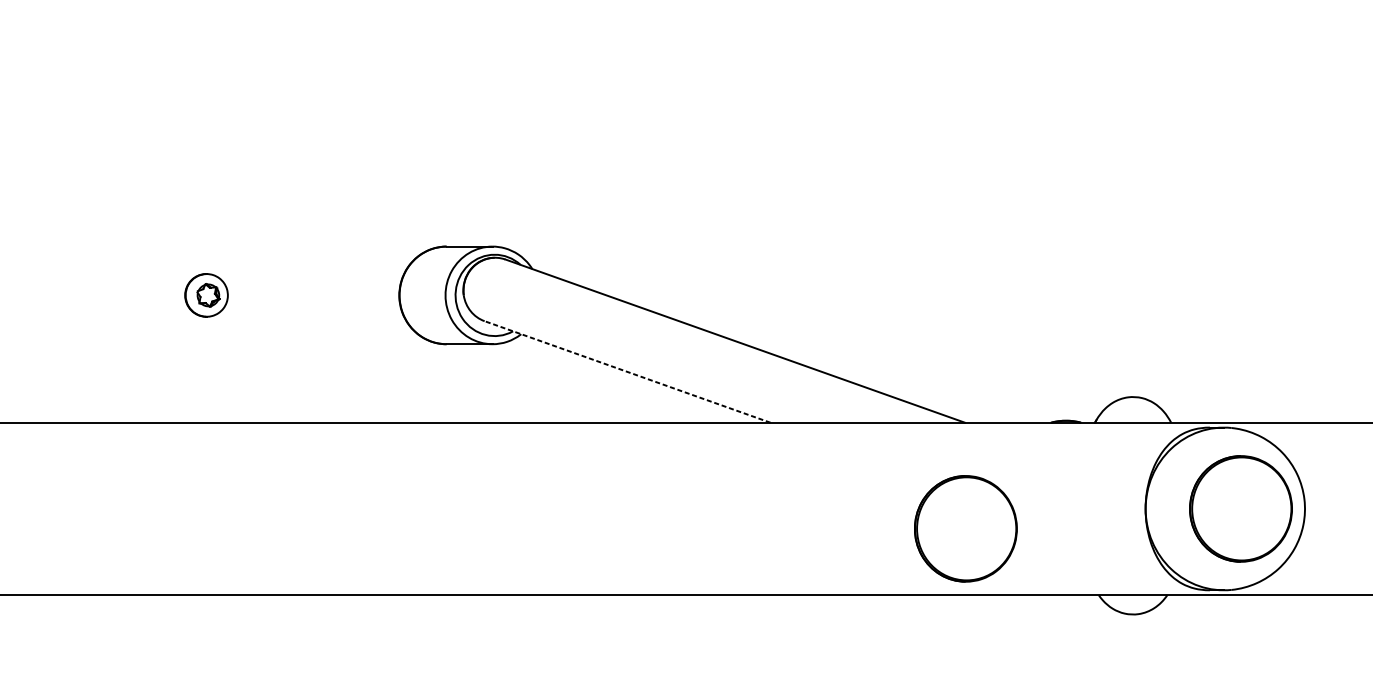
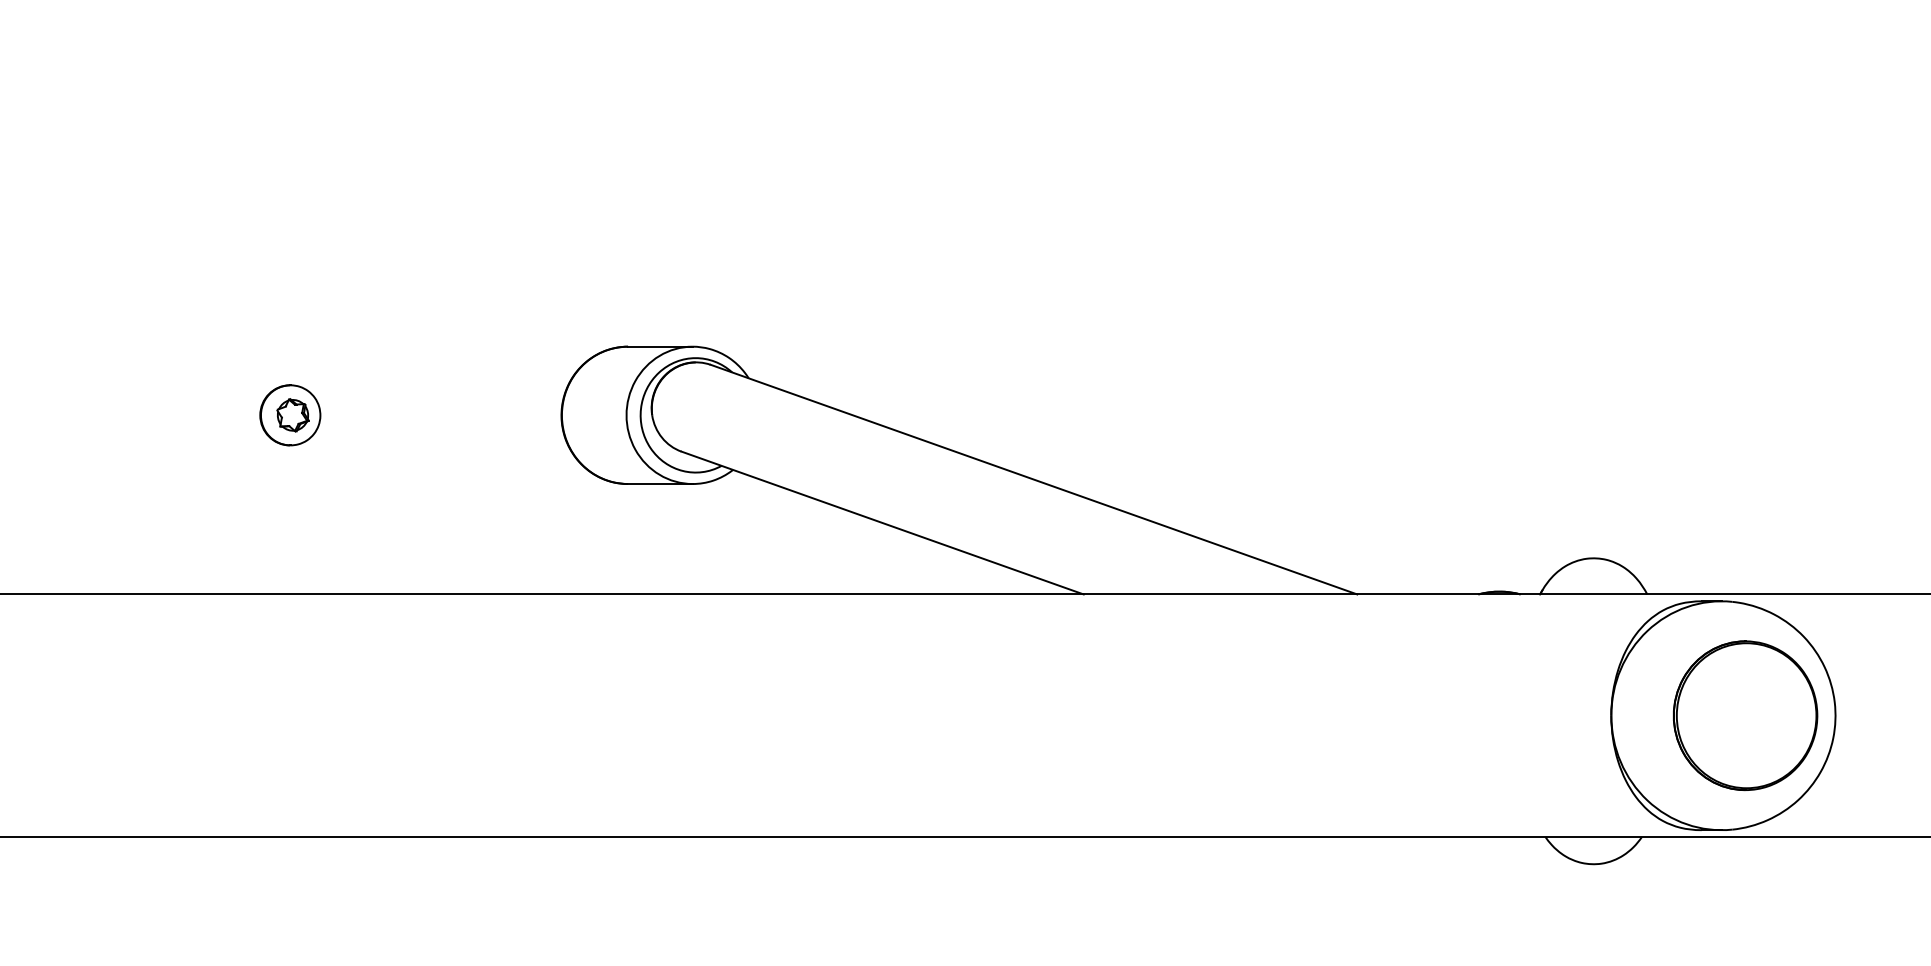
line: (627, 371) -> (882, 522), dashed -> solid
part: (965, 528) -> (1358, 743), removed

